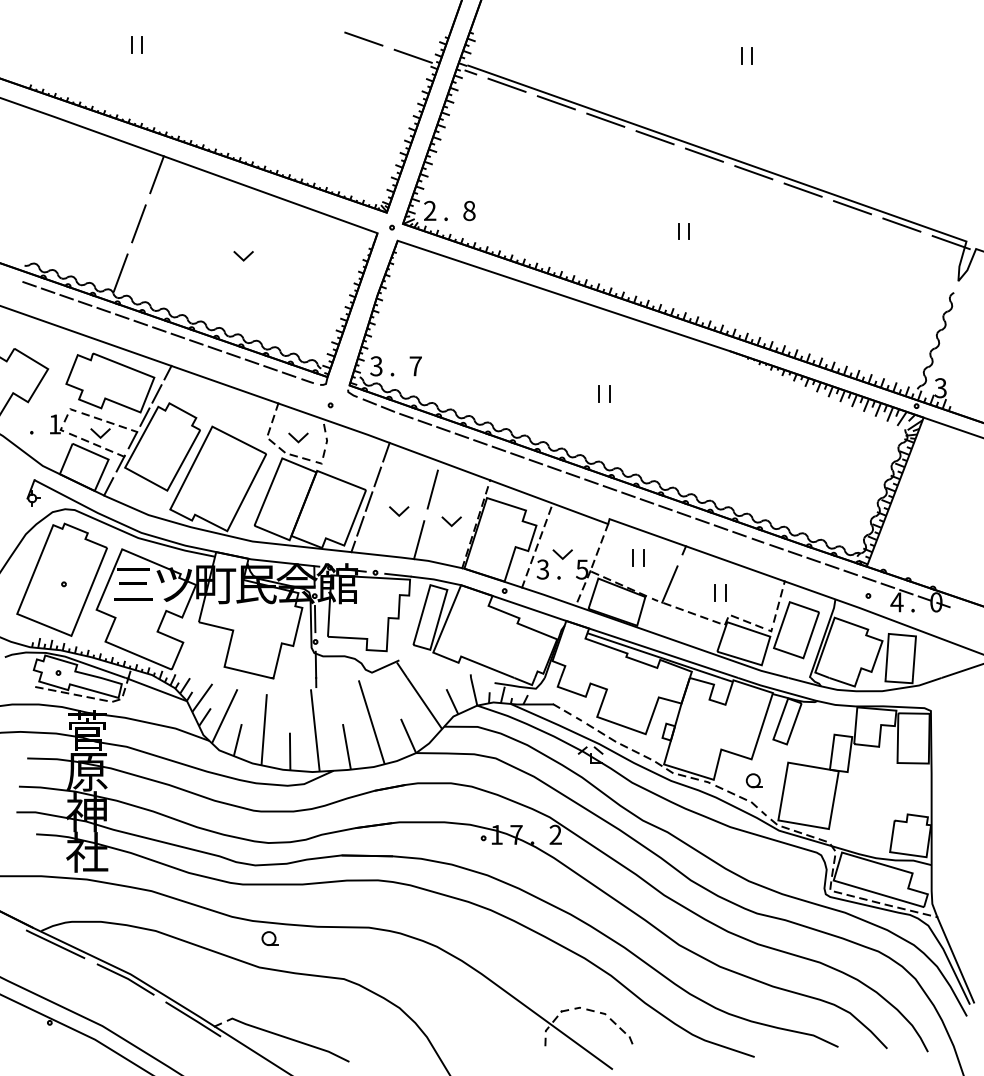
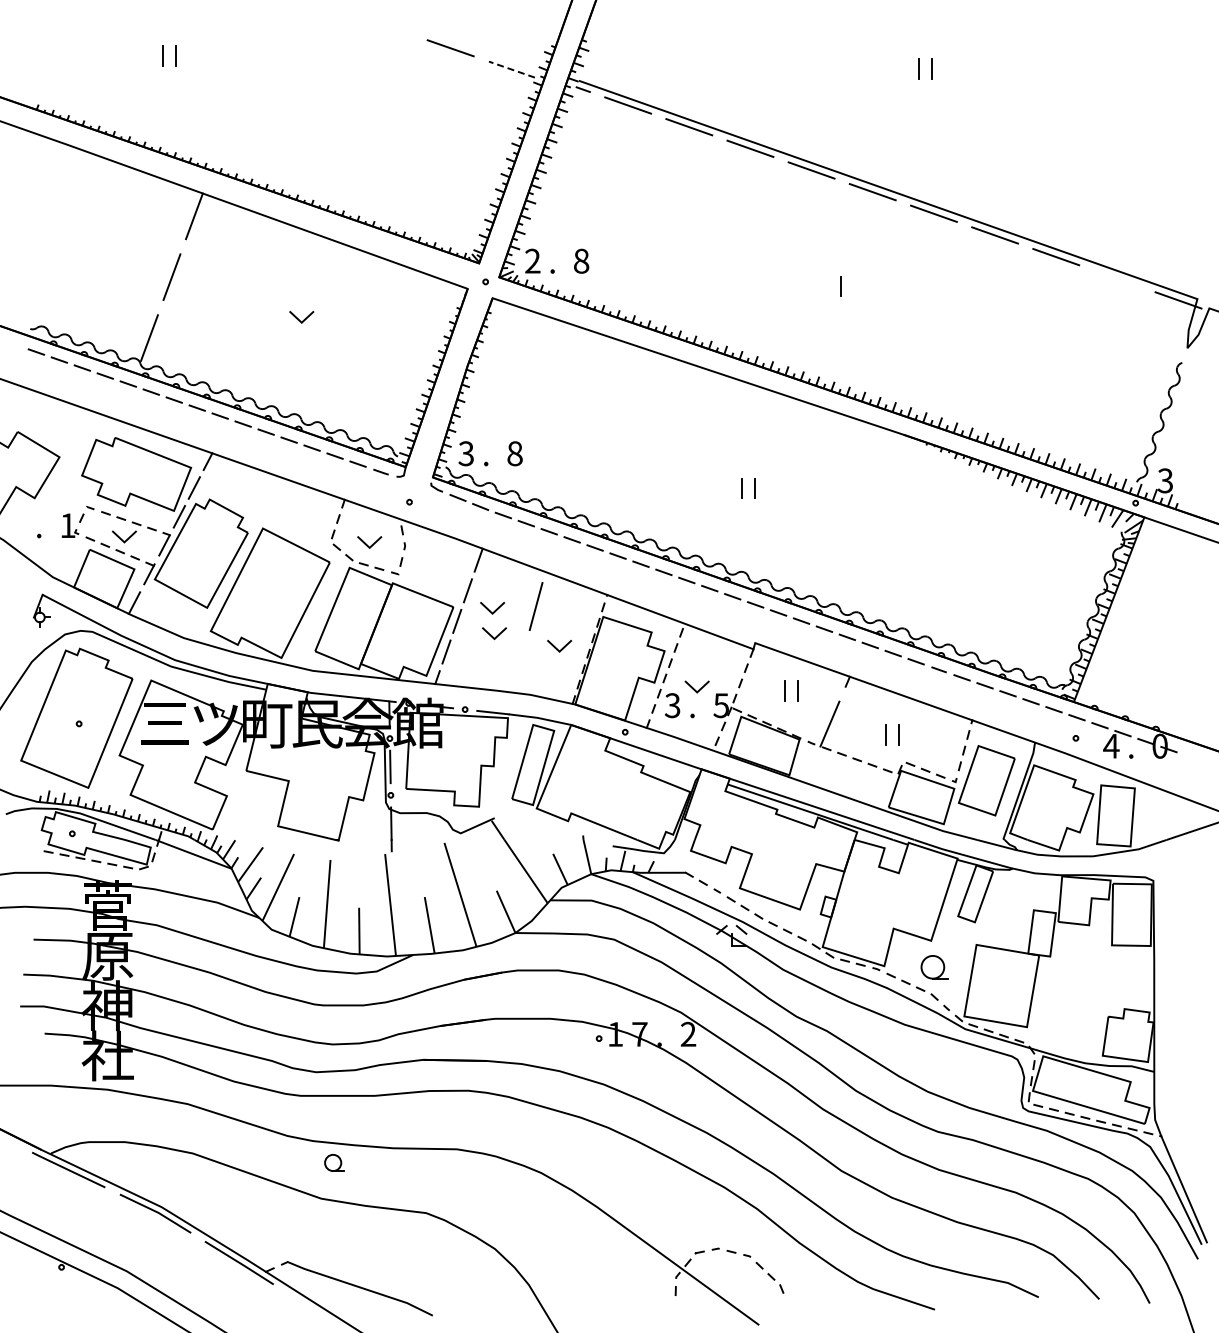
line: (412, 56) -> (511, 69), solid -> dashed
line: (901, 224) -> (1117, 278), removed
line: (688, 231) -> (853, 286), removed
text: (415, 366) -> (514, 453), 7 -> 8
line: (395, 492) -> (490, 610), added
line: (418, 539) -> (518, 668), removed
part: (754, 780) -> (934, 967), size x1.4

